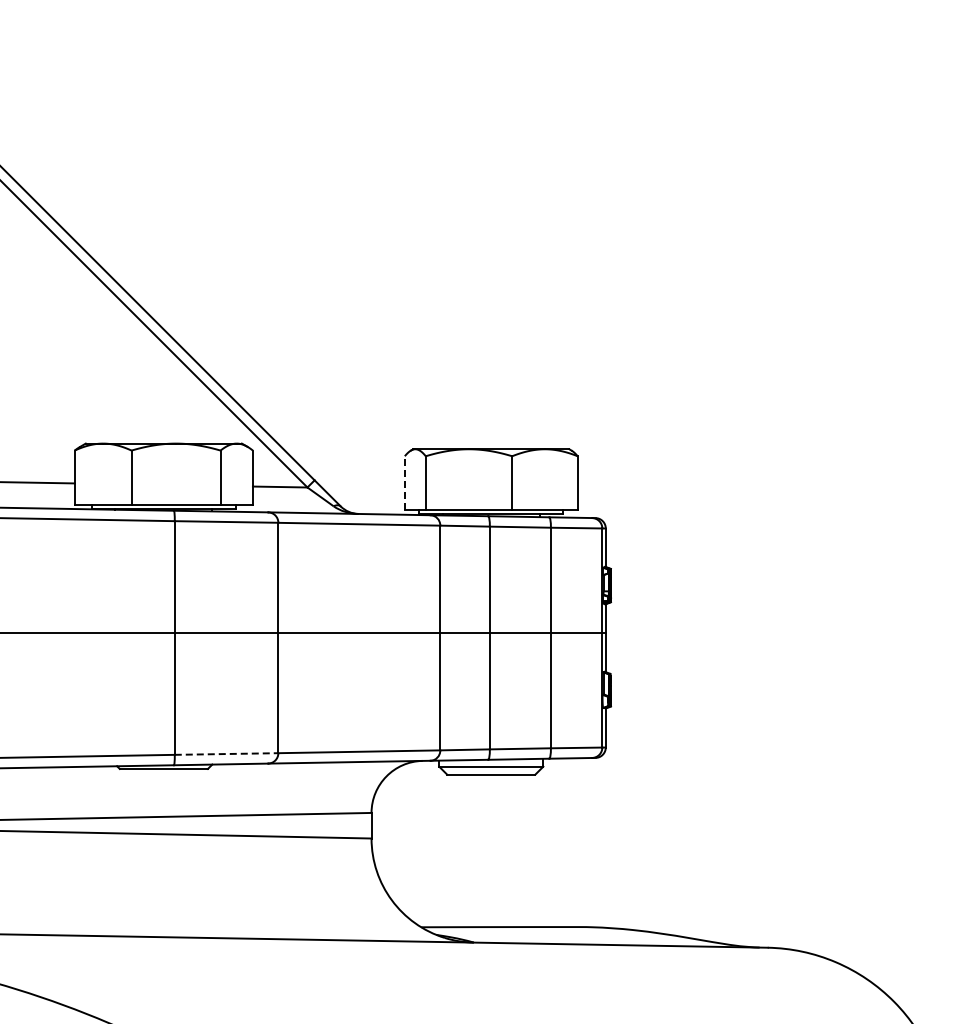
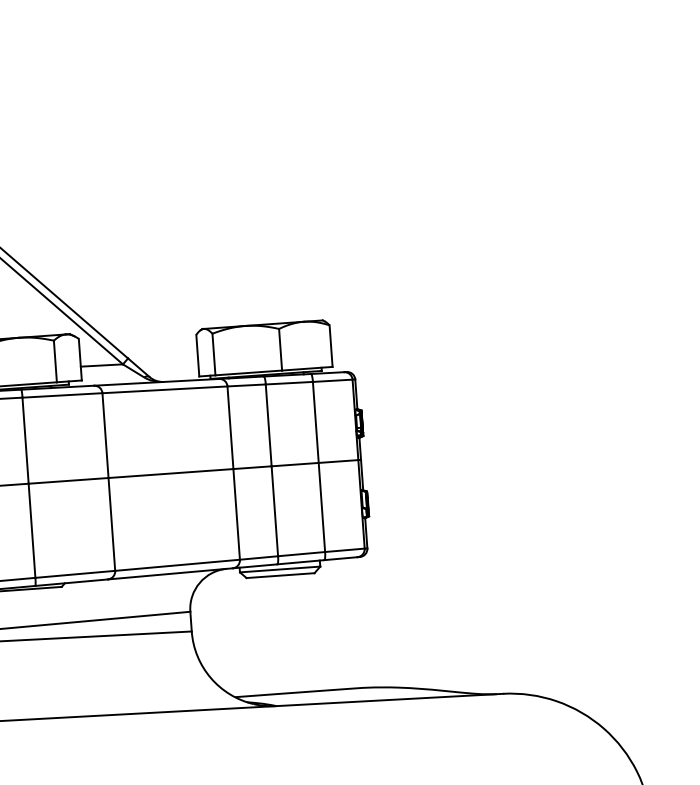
line: (404, 483) -> (197, 355), dashed -> solid
line: (226, 754) -> (75, 574), dashed -> solid

